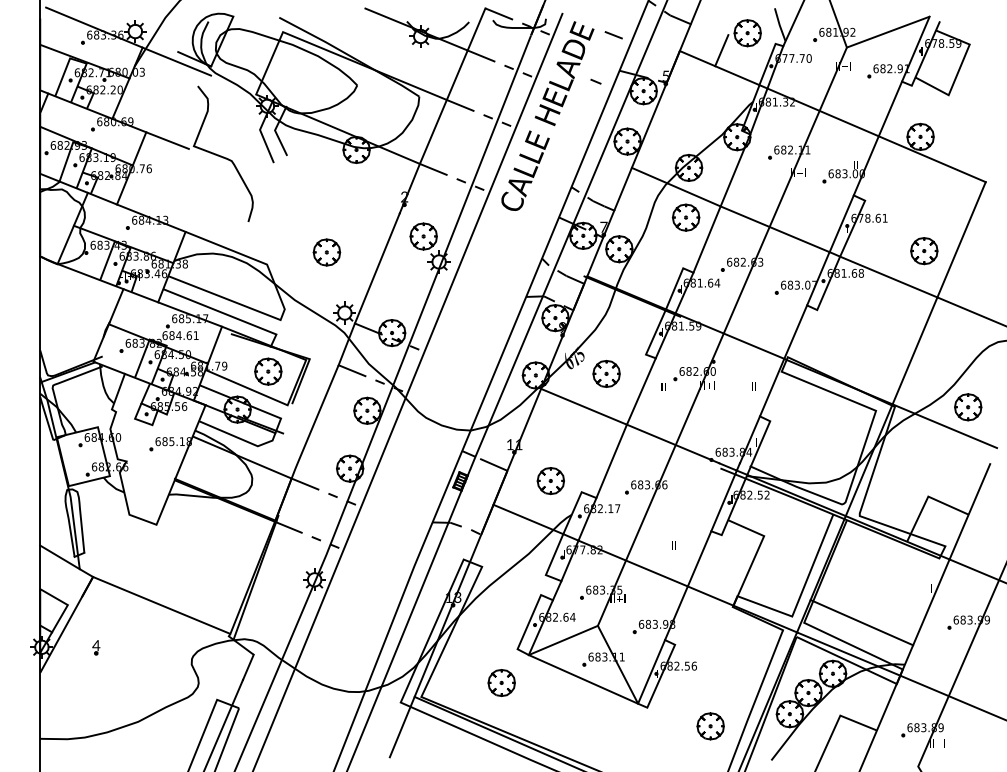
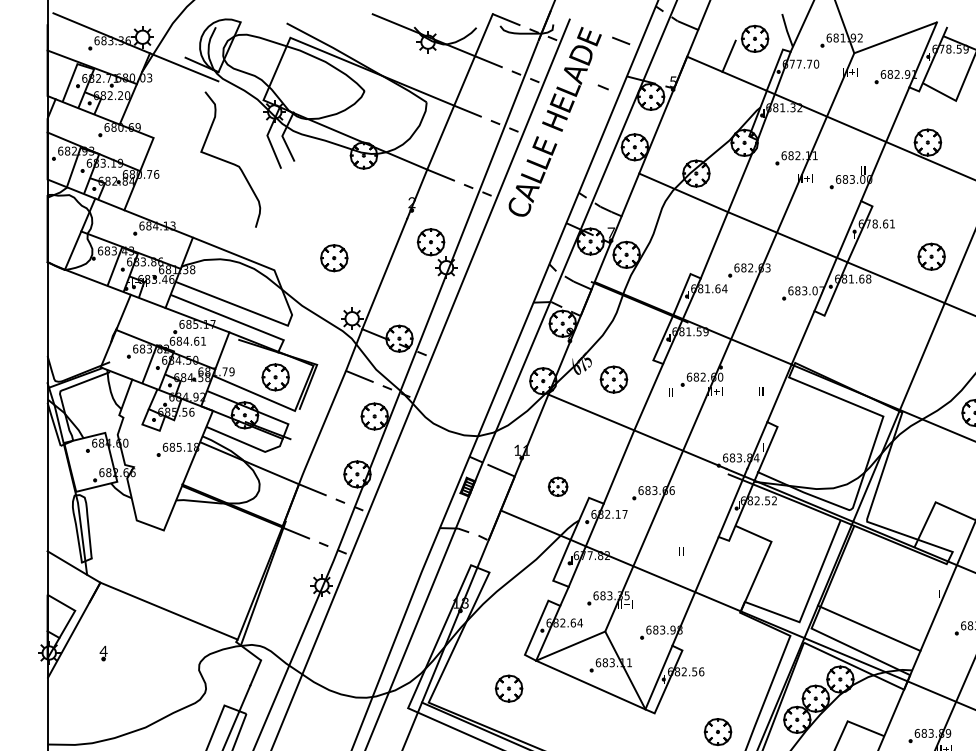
line: (167, 140) -> (174, 146), removed
part: (685, 217) -> (692, 223), removed
part: (550, 481) -> (557, 487), size x0.7

